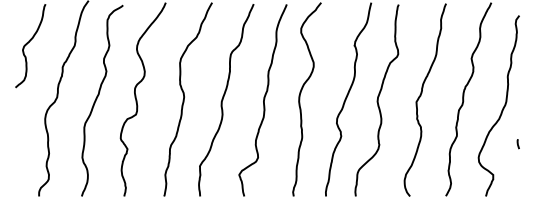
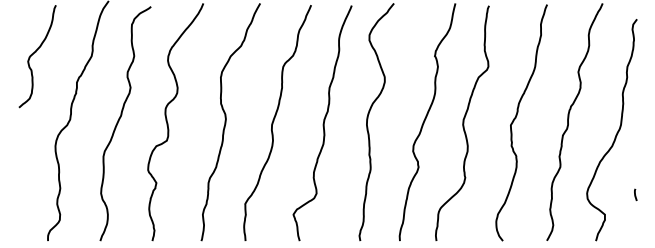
line: (518, 143) -> (635, 194), moved

